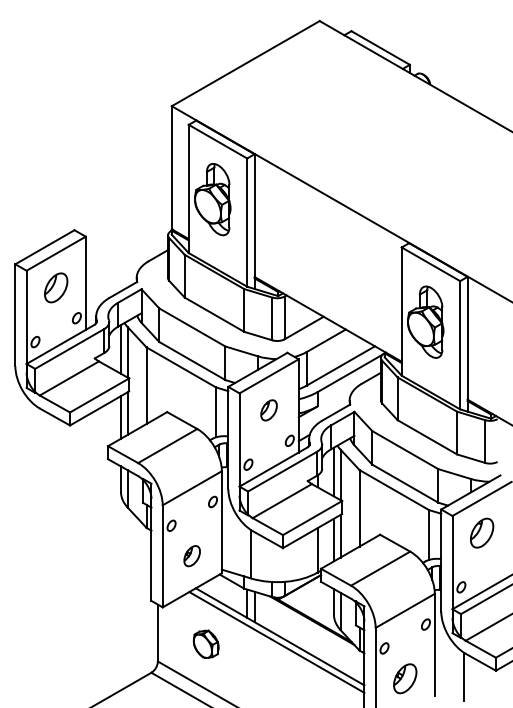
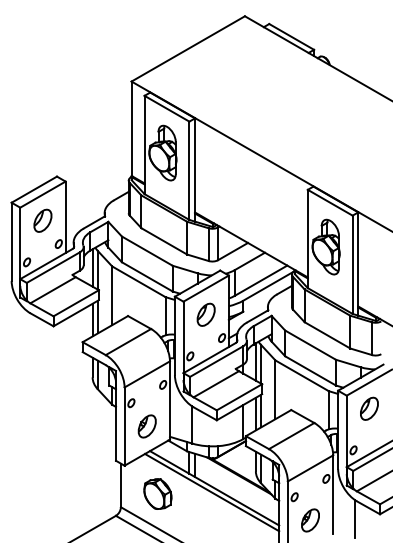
part: (268, 410) -> (205, 314), size x1.43
part: (191, 556) -> (146, 426), size x1.43
part: (205, 643) -> (157, 493), size x1.43

